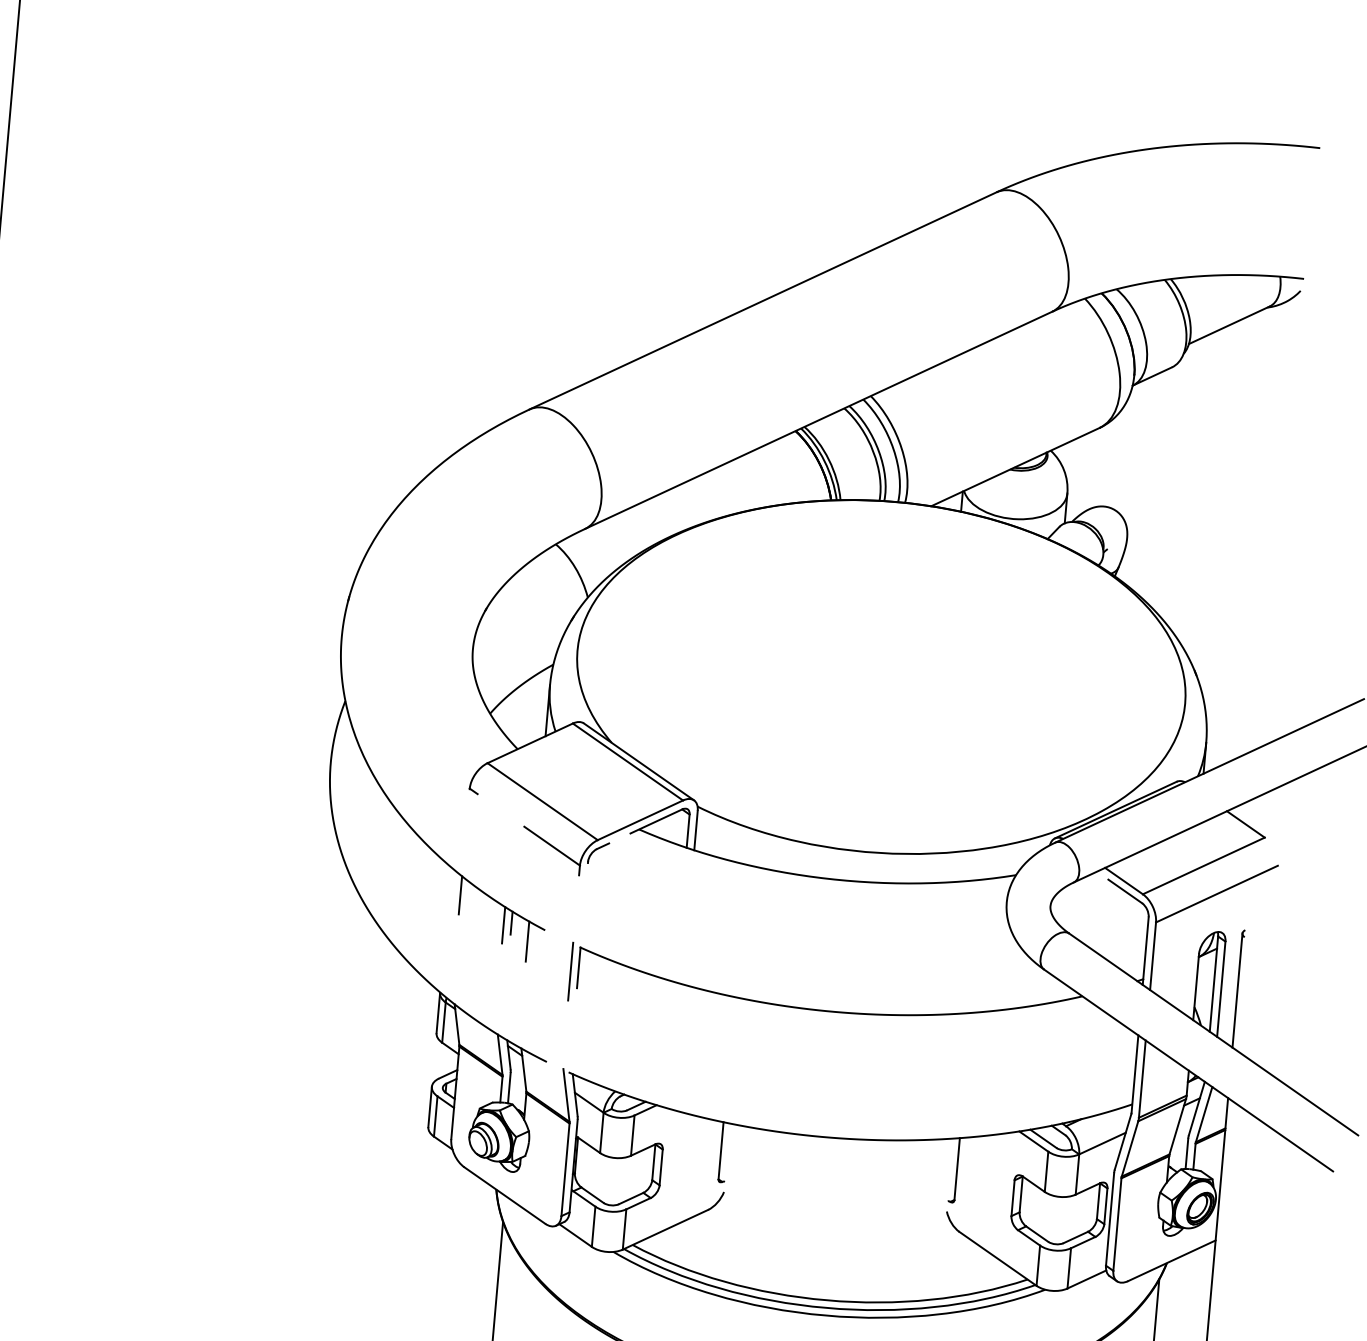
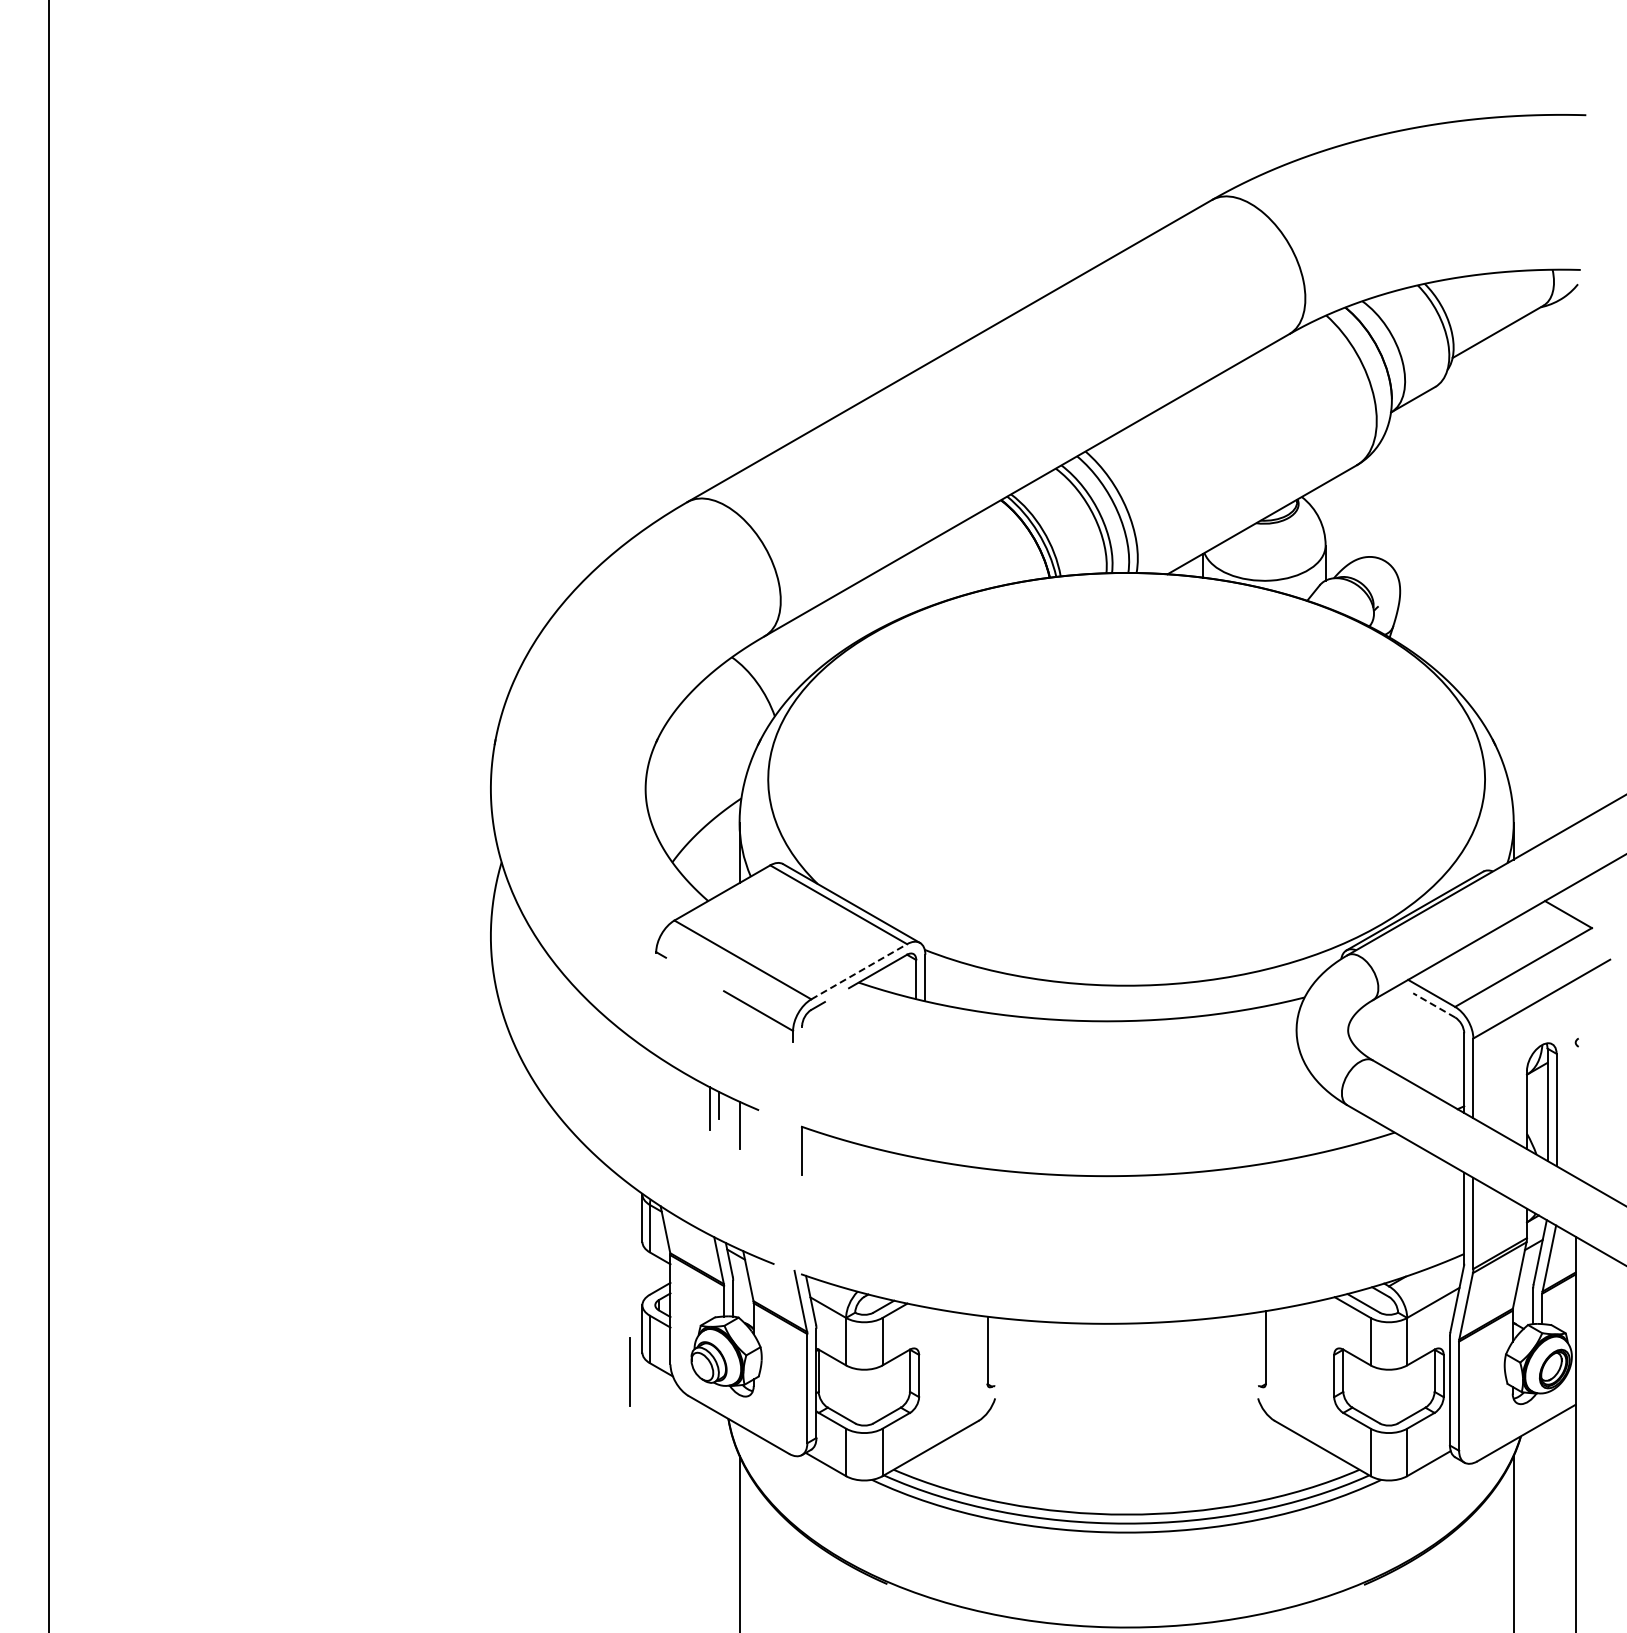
line: (640, 820) -> (859, 971), solid -> dashed
line: (1124, 891) -> (1433, 1005), solid -> dashed
line: (460, 894) -> (656, 1077), removed
line: (570, 971) -> (629, 1371), moved
line: (1237, 990) -> (1575, 1109), removed

